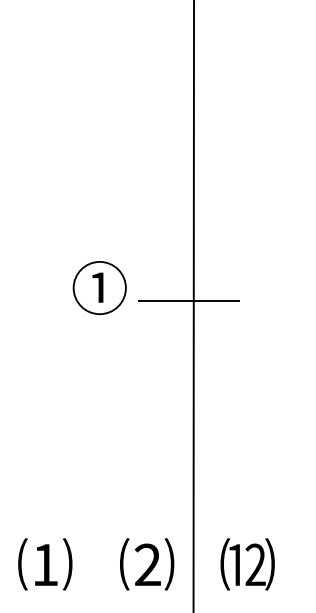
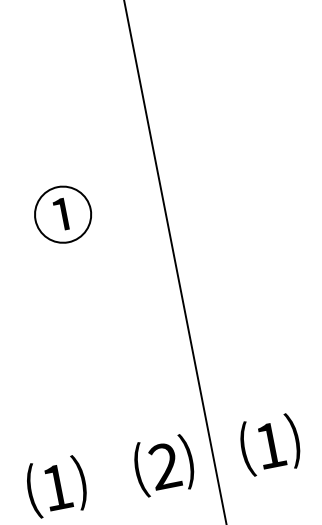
text: (99, 287) -> (62, 214), moved
line: (188, 301) -> (153, 179), removed
text: (247, 564) -> (270, 445), ⑿ -> ⑴

